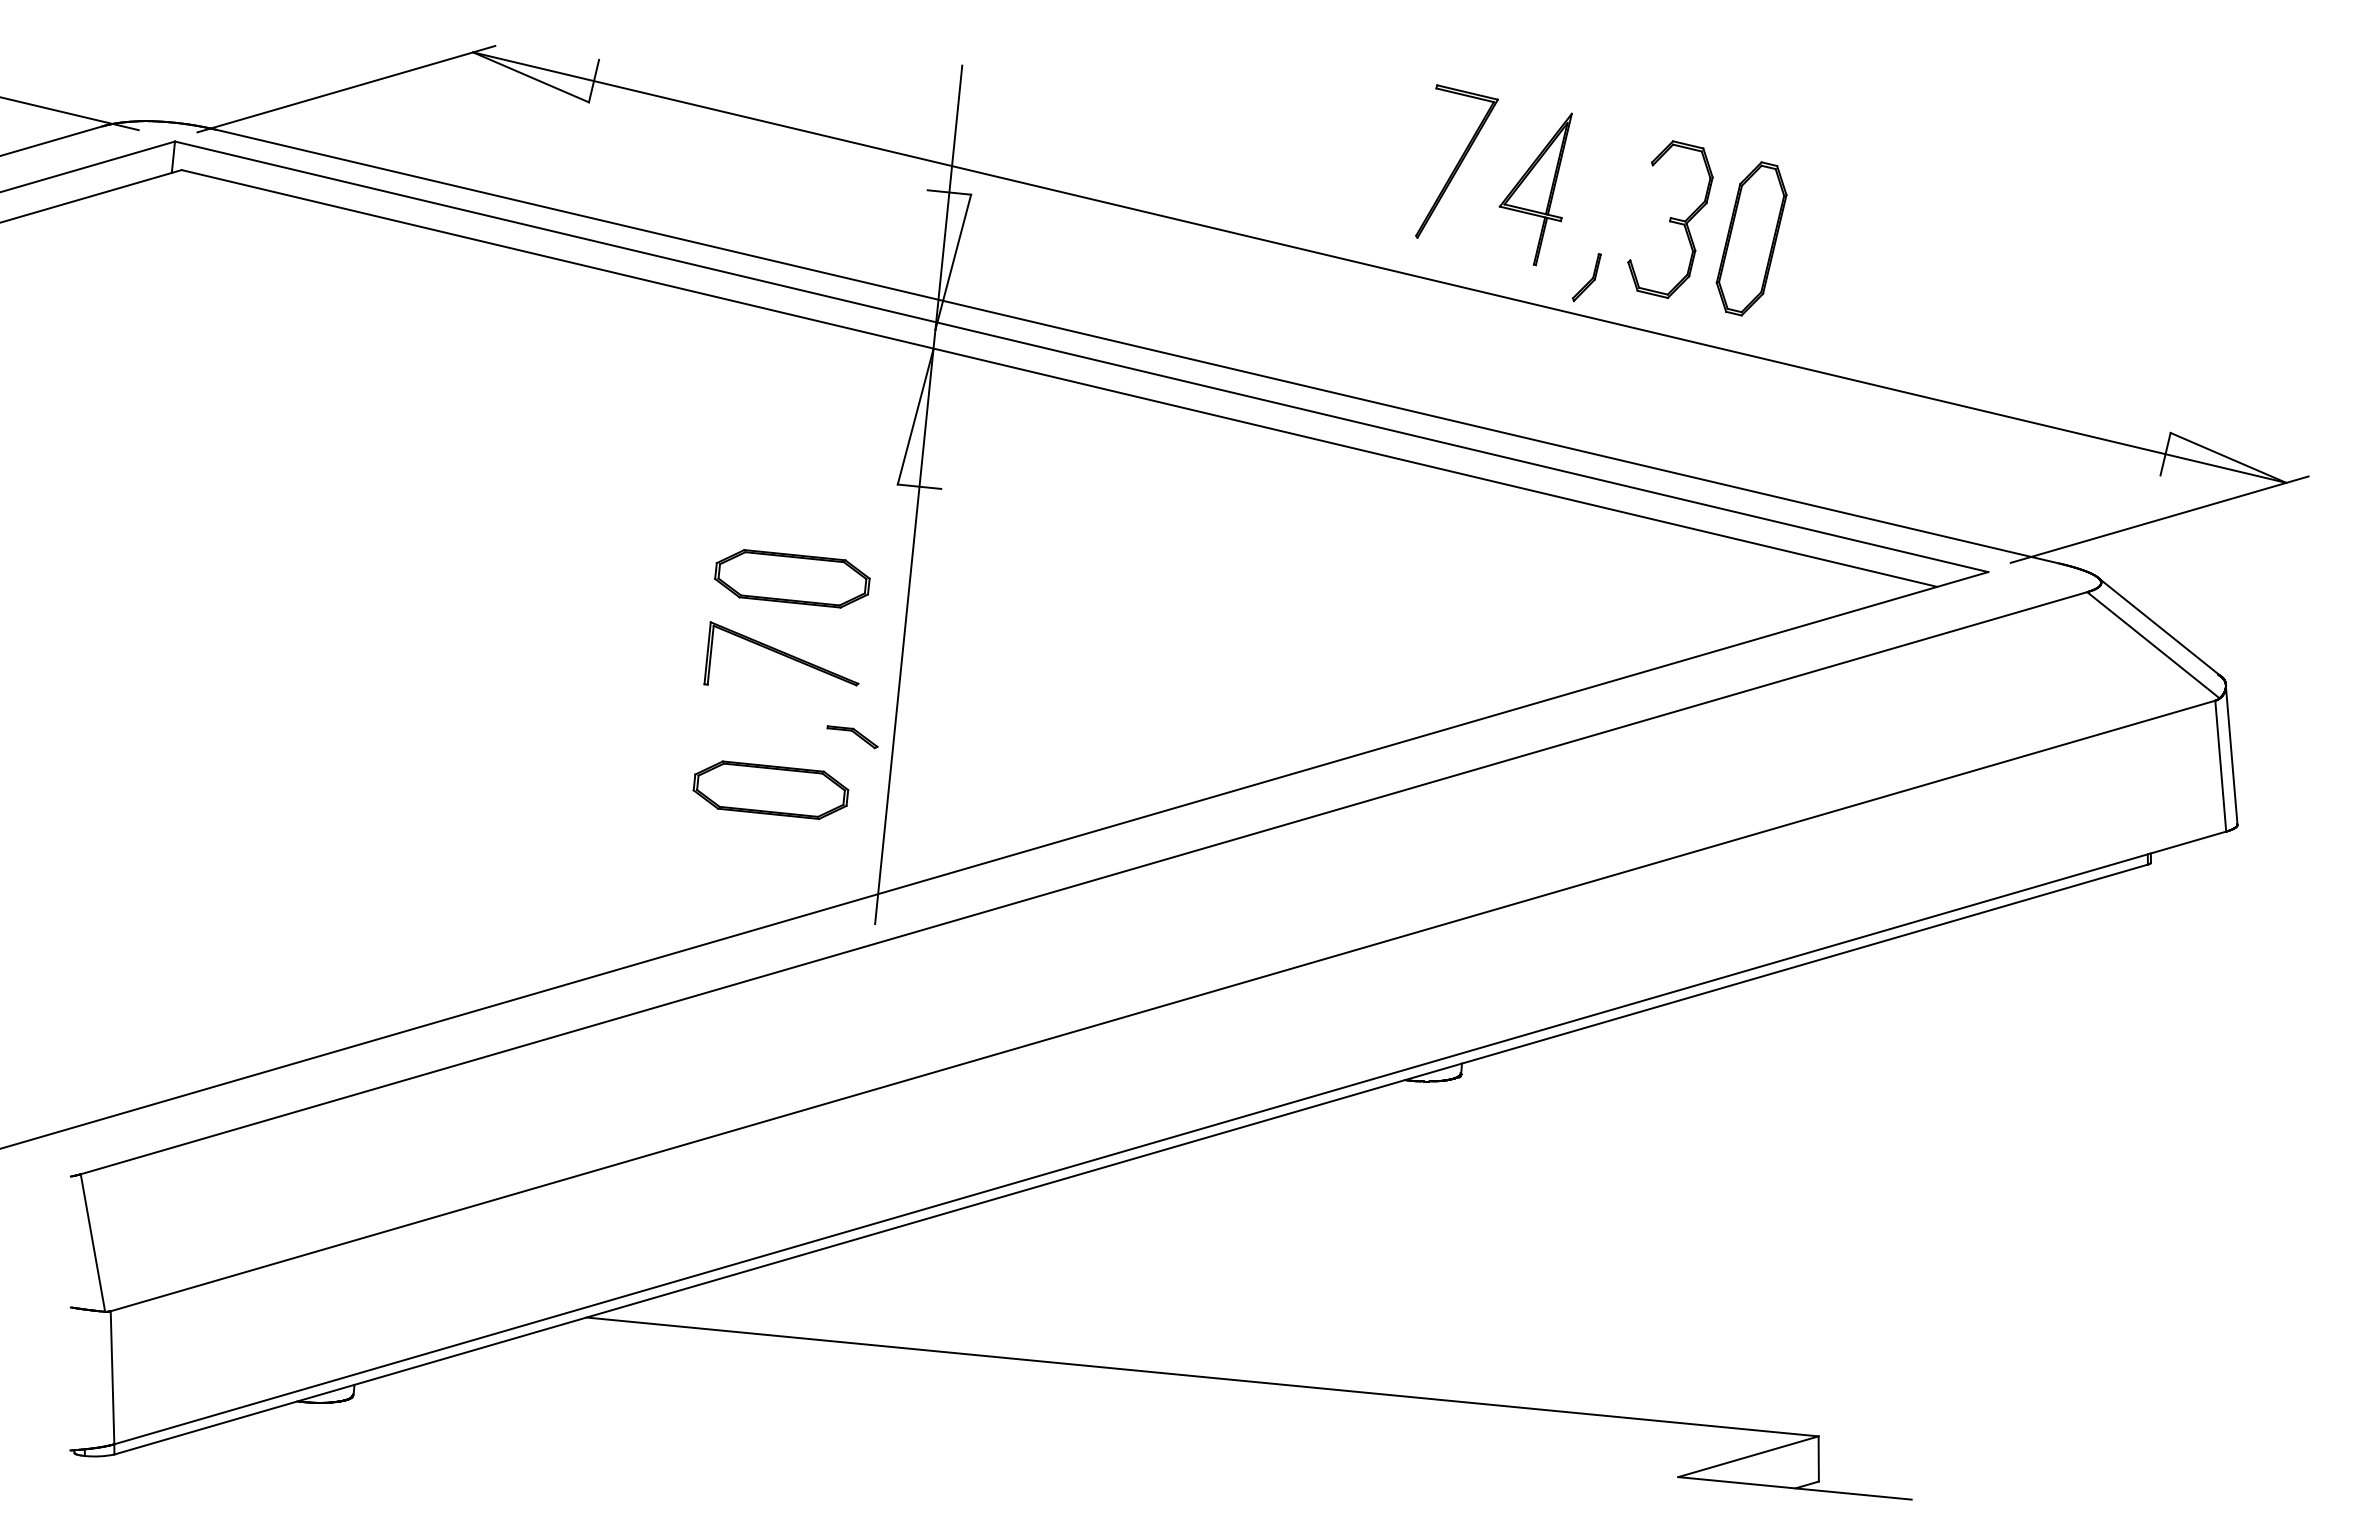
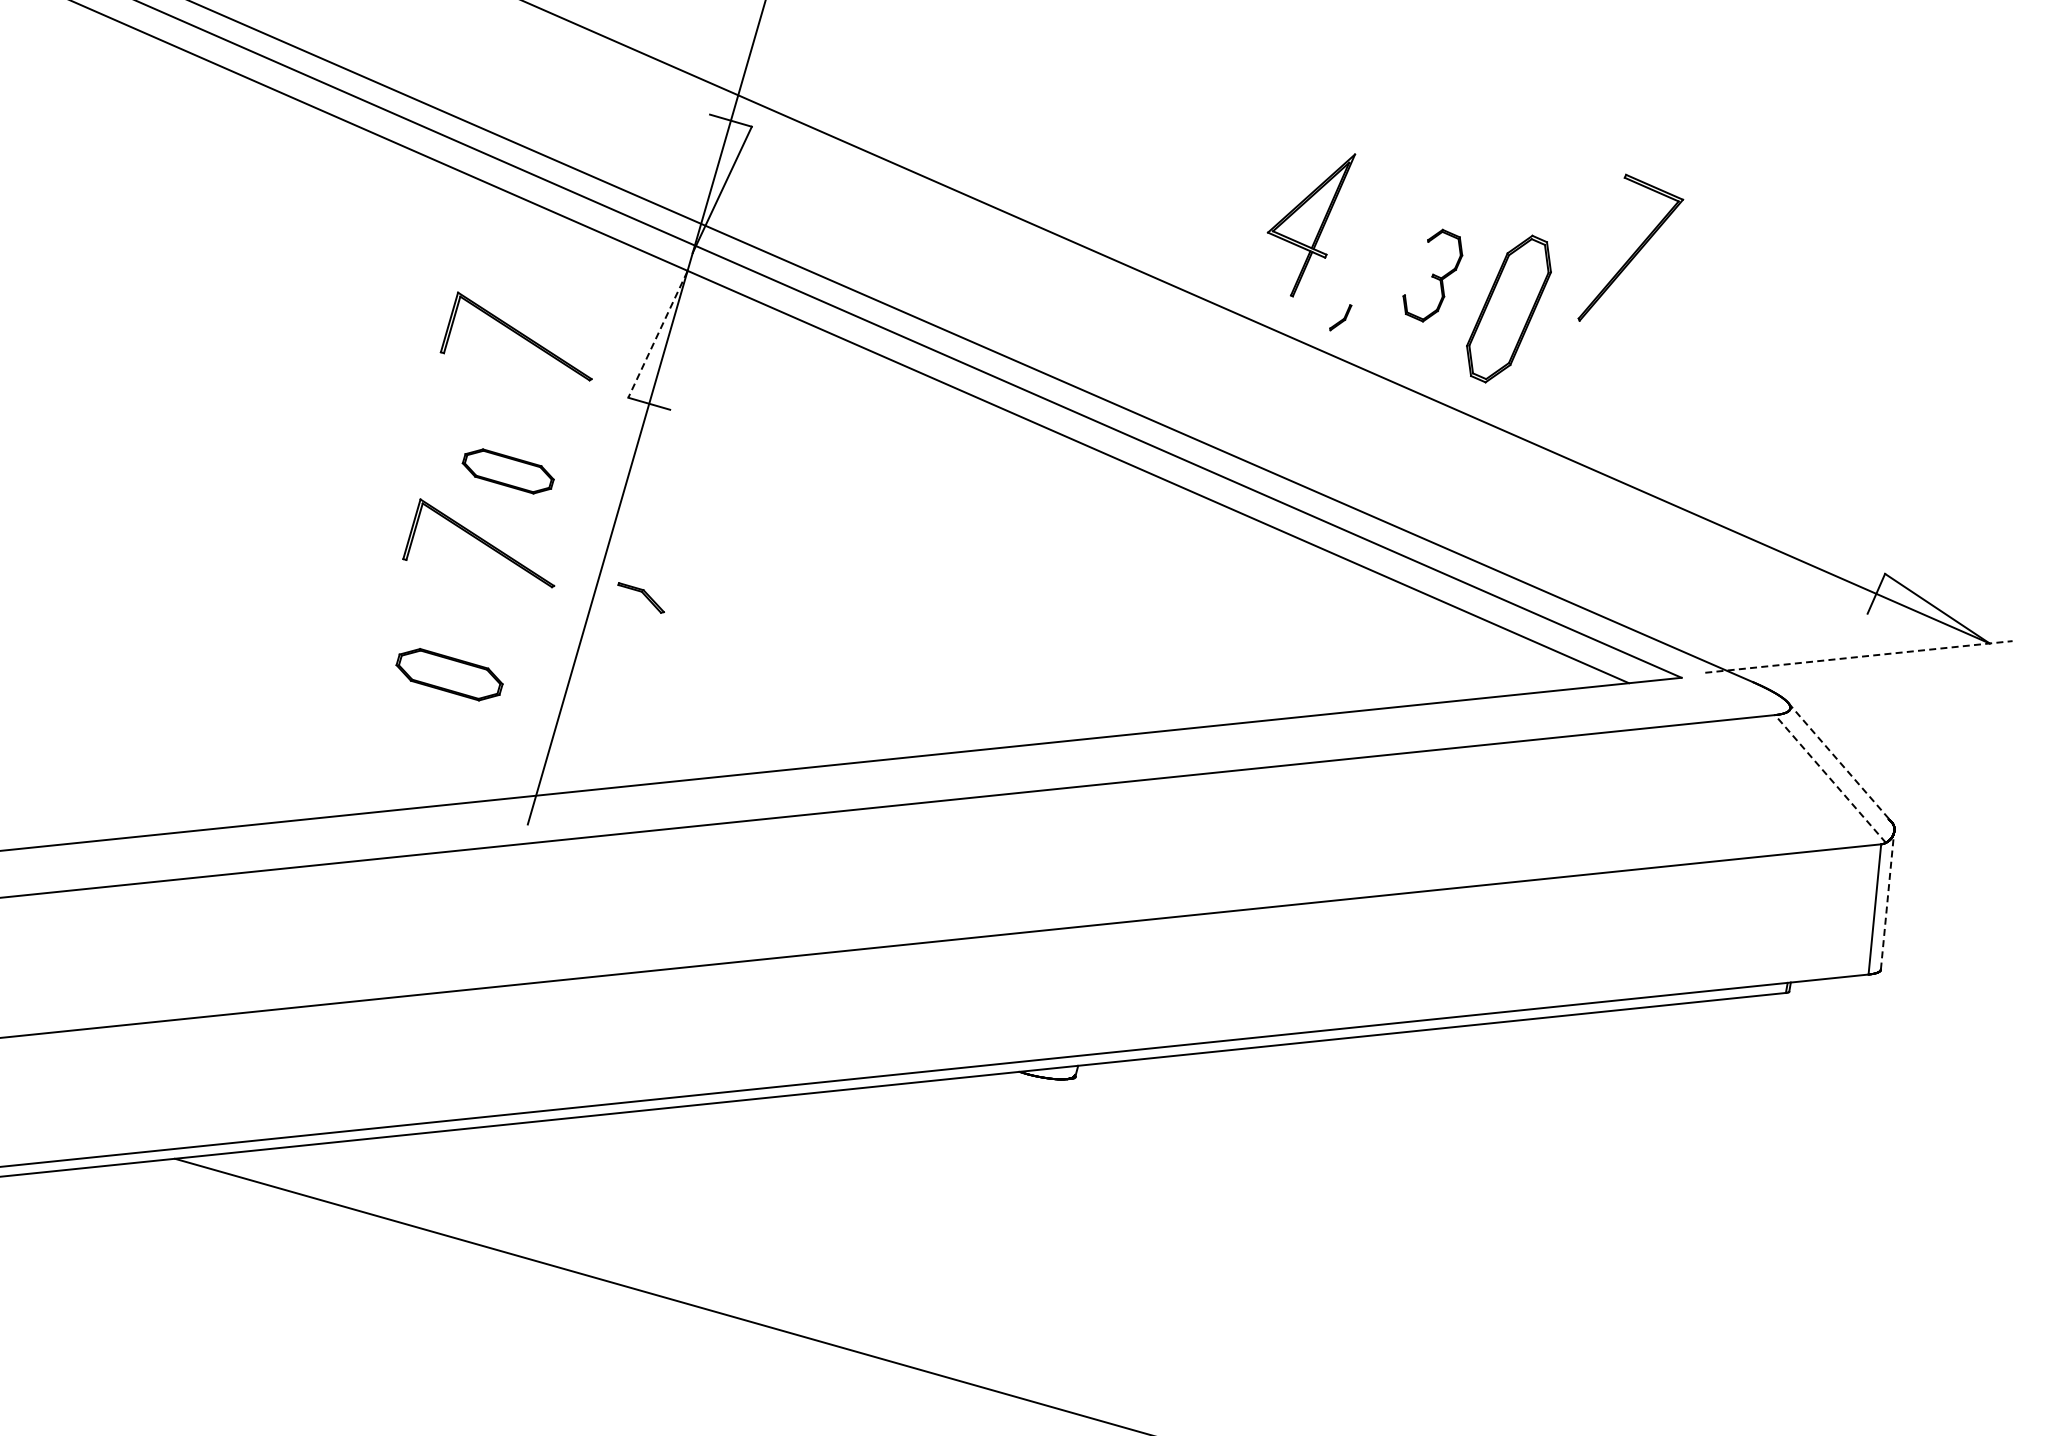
part: (1456, 161) -> (1631, 252), moved
part: (1670, 219) -> (1432, 275), size x0.6
part: (1586, 277) -> (1340, 317), size x0.6
line: (915, 416) -> (657, 334), solid -> dashed
part: (781, 442) -> (521, 335), added
line: (2160, 519) -> (1859, 656), solid -> dashed
part: (792, 578) -> (508, 471), size x0.6
line: (2157, 625) -> (1837, 760), solid -> dashed
line: (2153, 645) -> (1830, 779), solid -> dashed
part: (852, 737) -> (641, 598), moved
line: (2231, 755) -> (1887, 900), solid -> dashed
part: (770, 789) -> (449, 673), size x0.7

